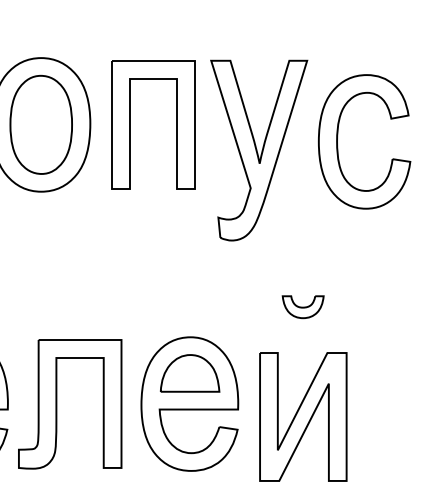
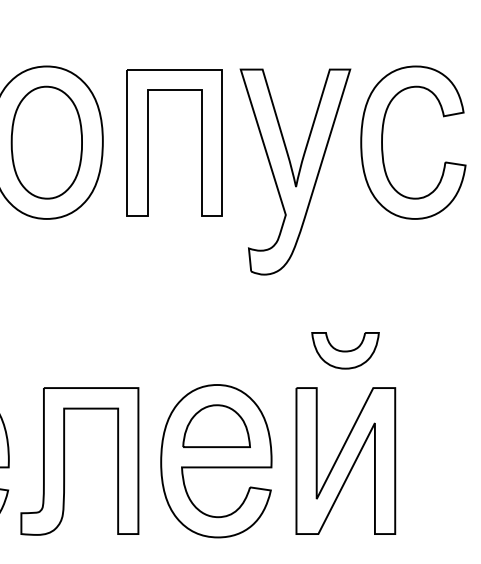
part: (338, 135) -> (383, 135), moved
part: (303, 306) -> (346, 349), size x1.43
part: (303, 416) -> (346, 460), moved

